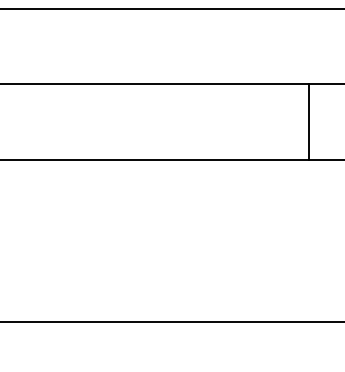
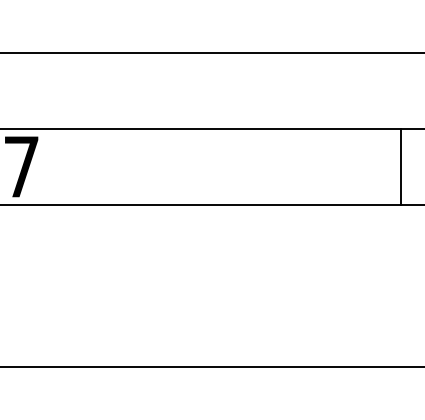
line: (308, 121) -> (400, 166), moved

